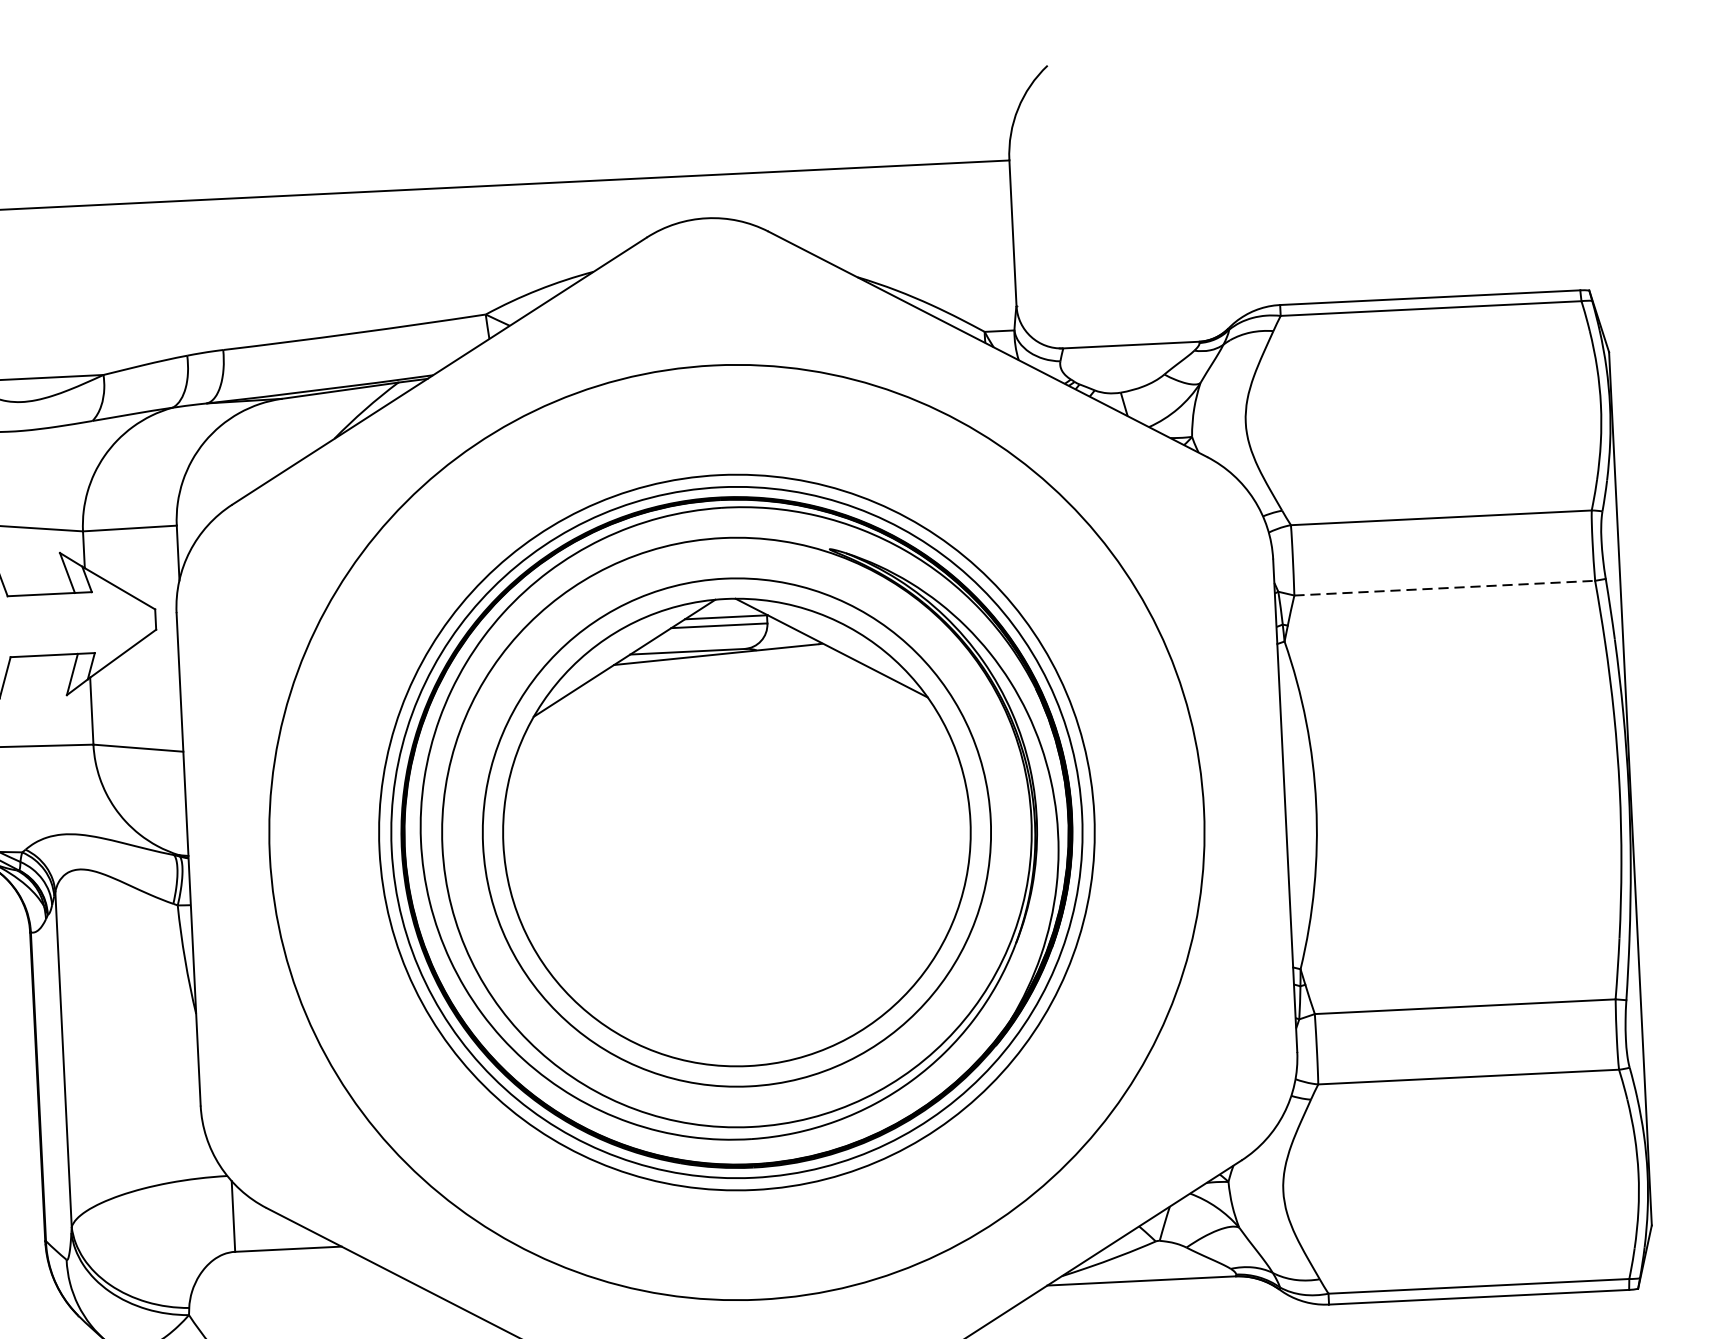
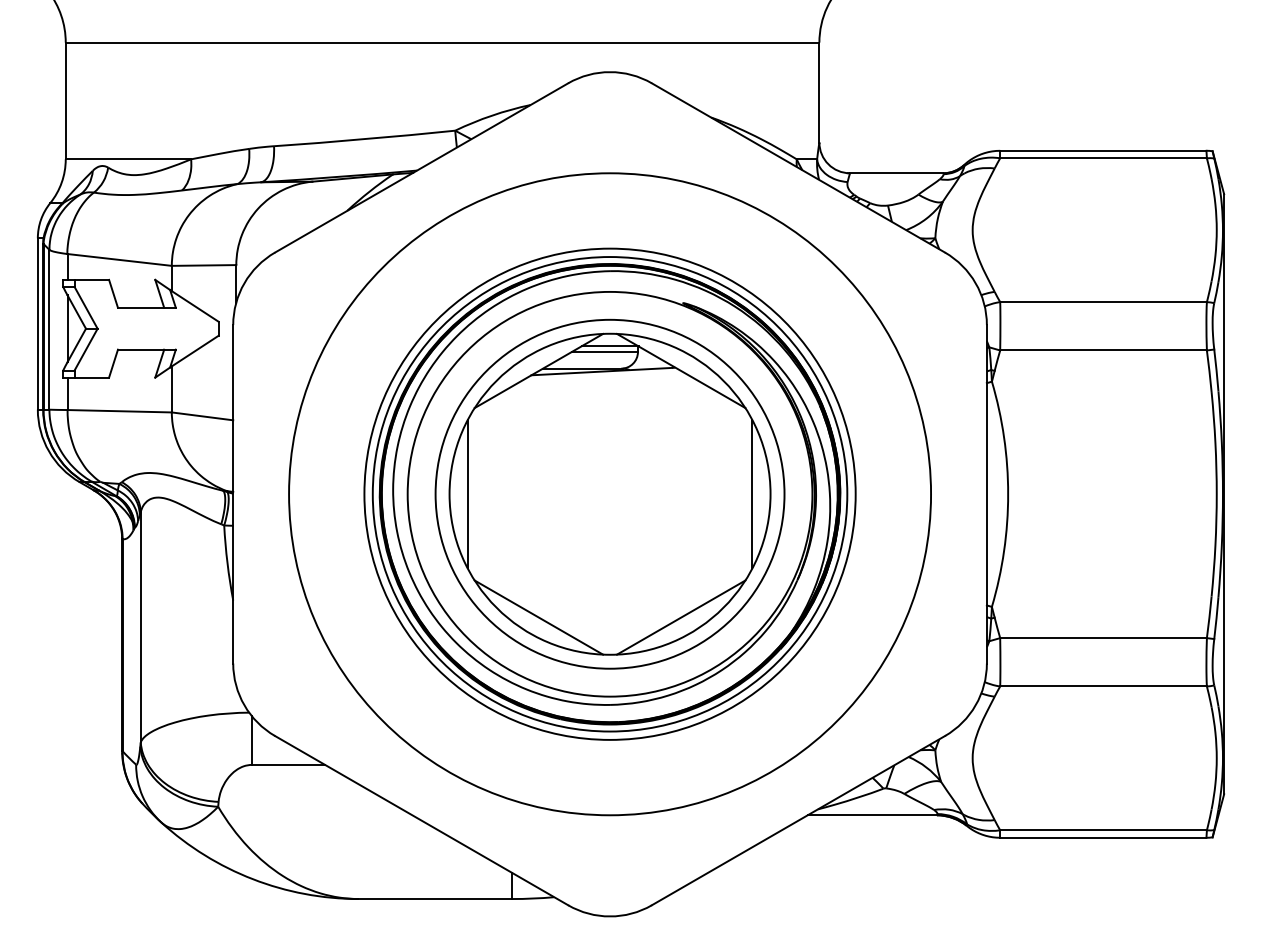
line: (1446, 588) -> (1104, 350), dashed -> solid
line: (944, 822) -> (752, 494), added
line: (529, 843) -> (467, 494), added
line: (849, 1006) -> (681, 617), added
line: (641, 1016) -> (538, 617), added

